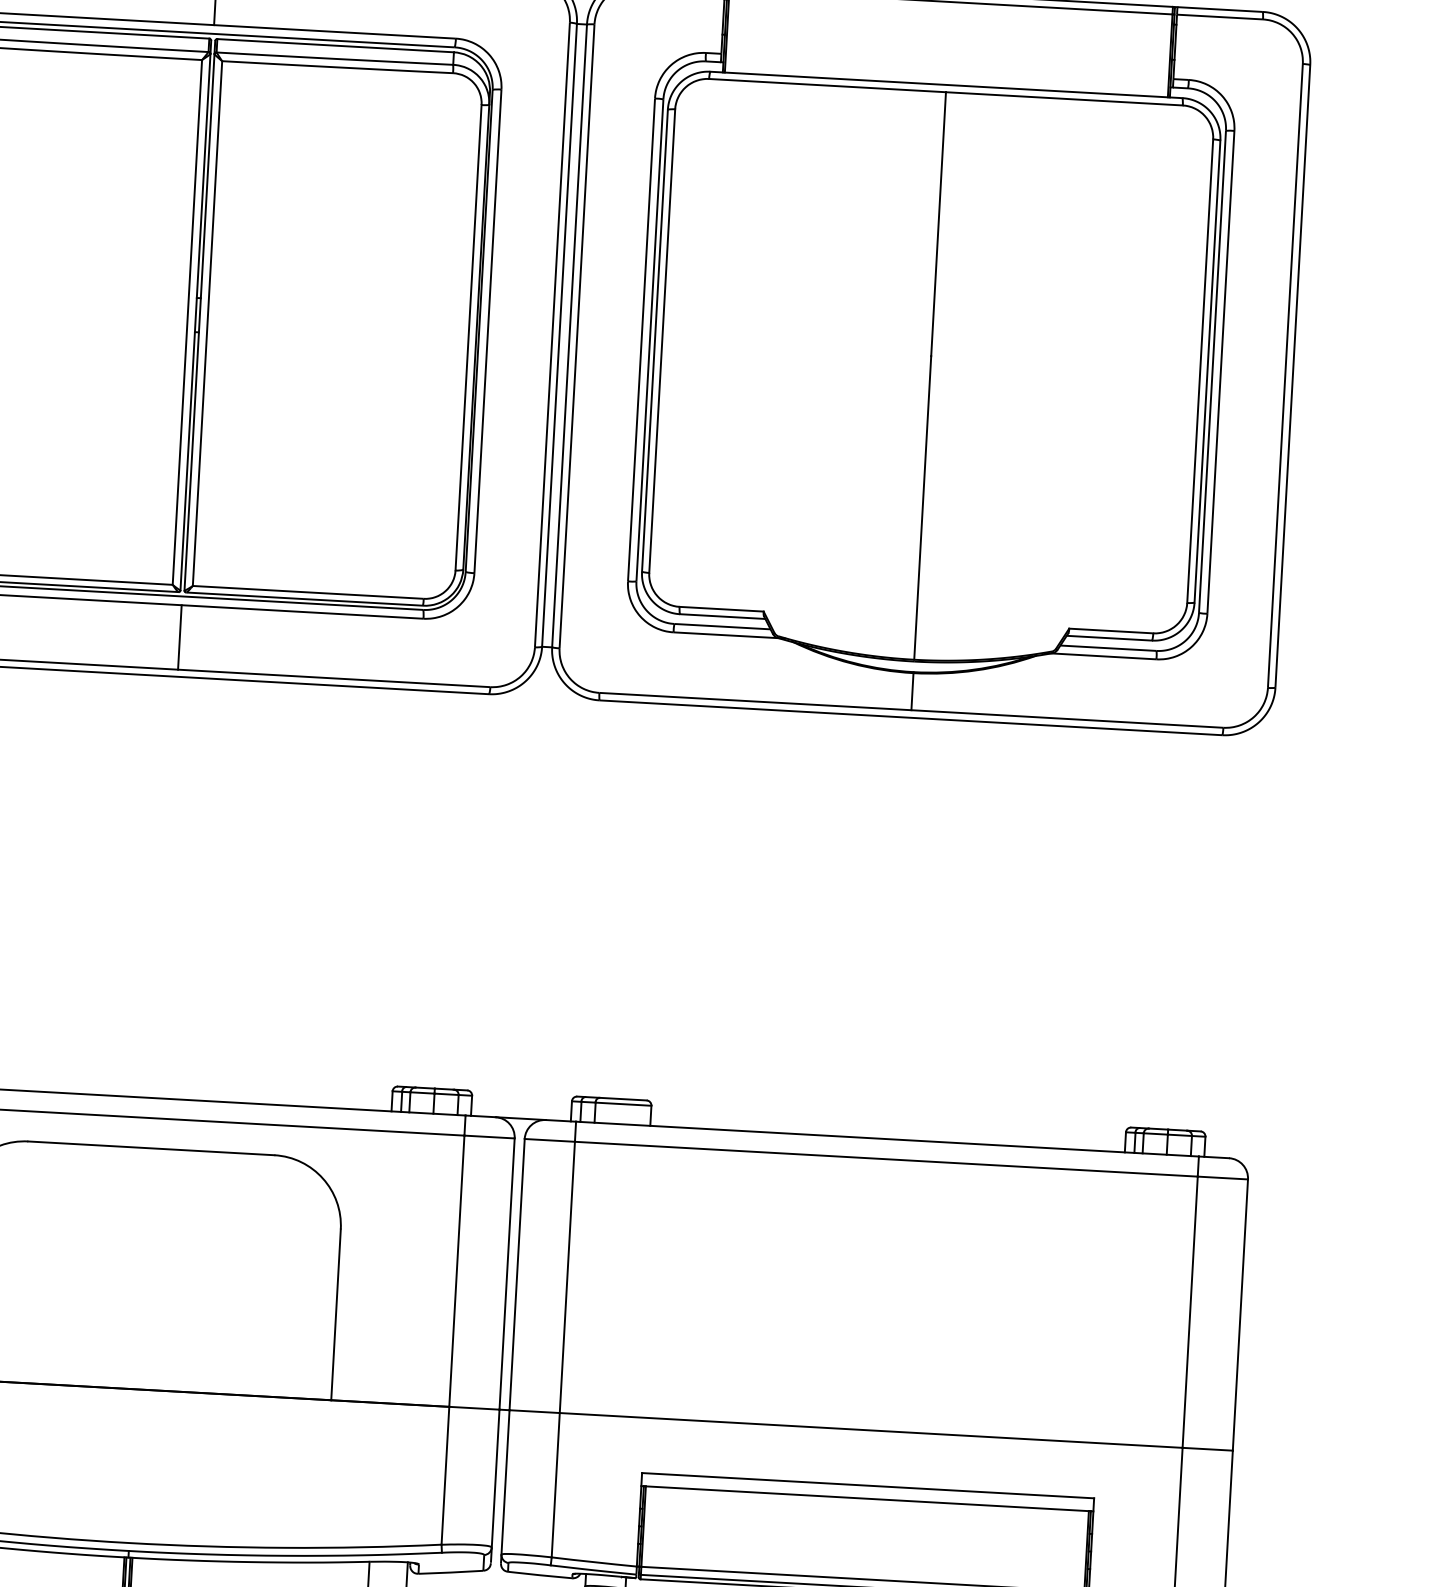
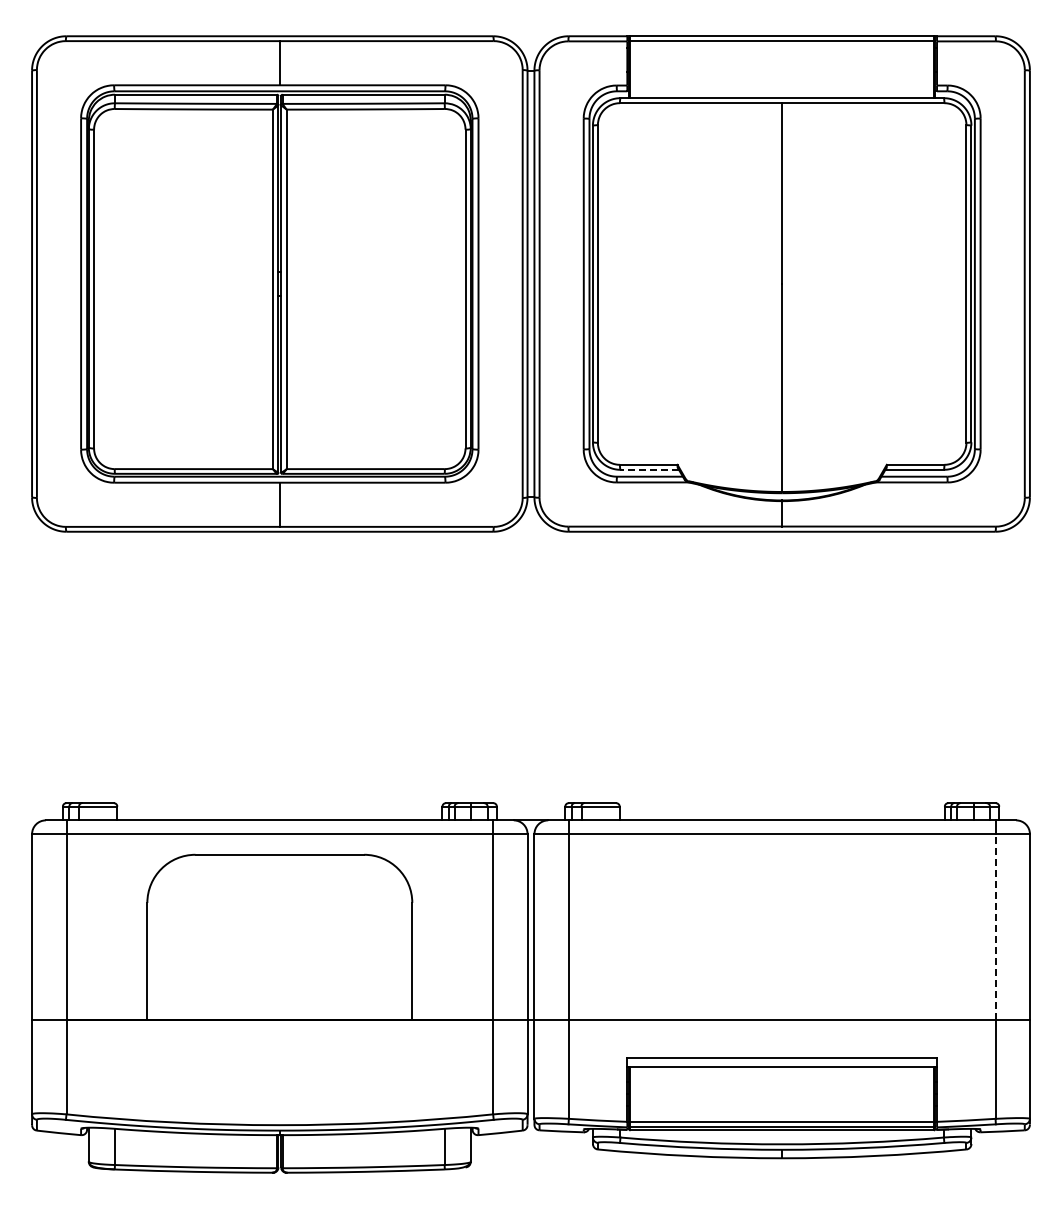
line: (722, 616) -> (649, 469), solid -> dashed
line: (1190, 1312) -> (995, 927), solid -> dashed

